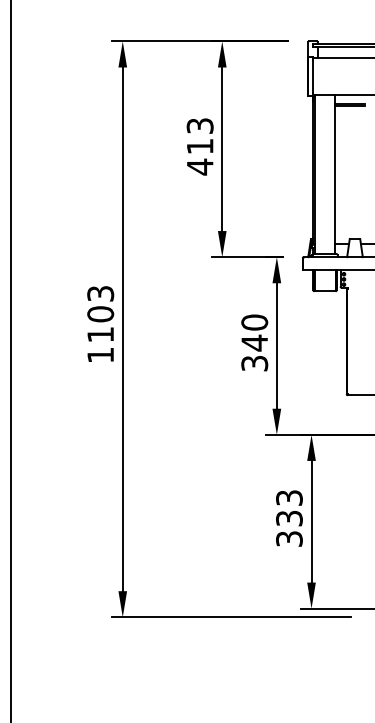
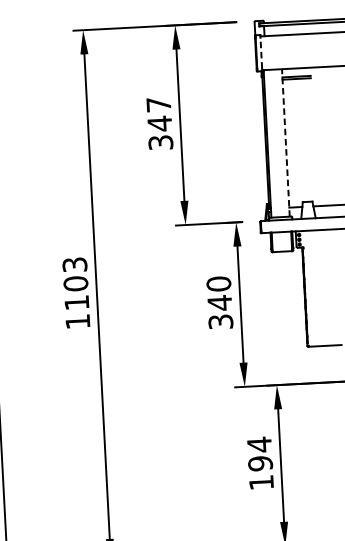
line: (313, 76) -> (261, 53), solid -> dashed
text: (199, 146) -> (159, 123), 413 -> 347
line: (334, 174) -> (285, 143), solid -> dashed
text: (289, 517) -> (260, 462), 333 -> 194

